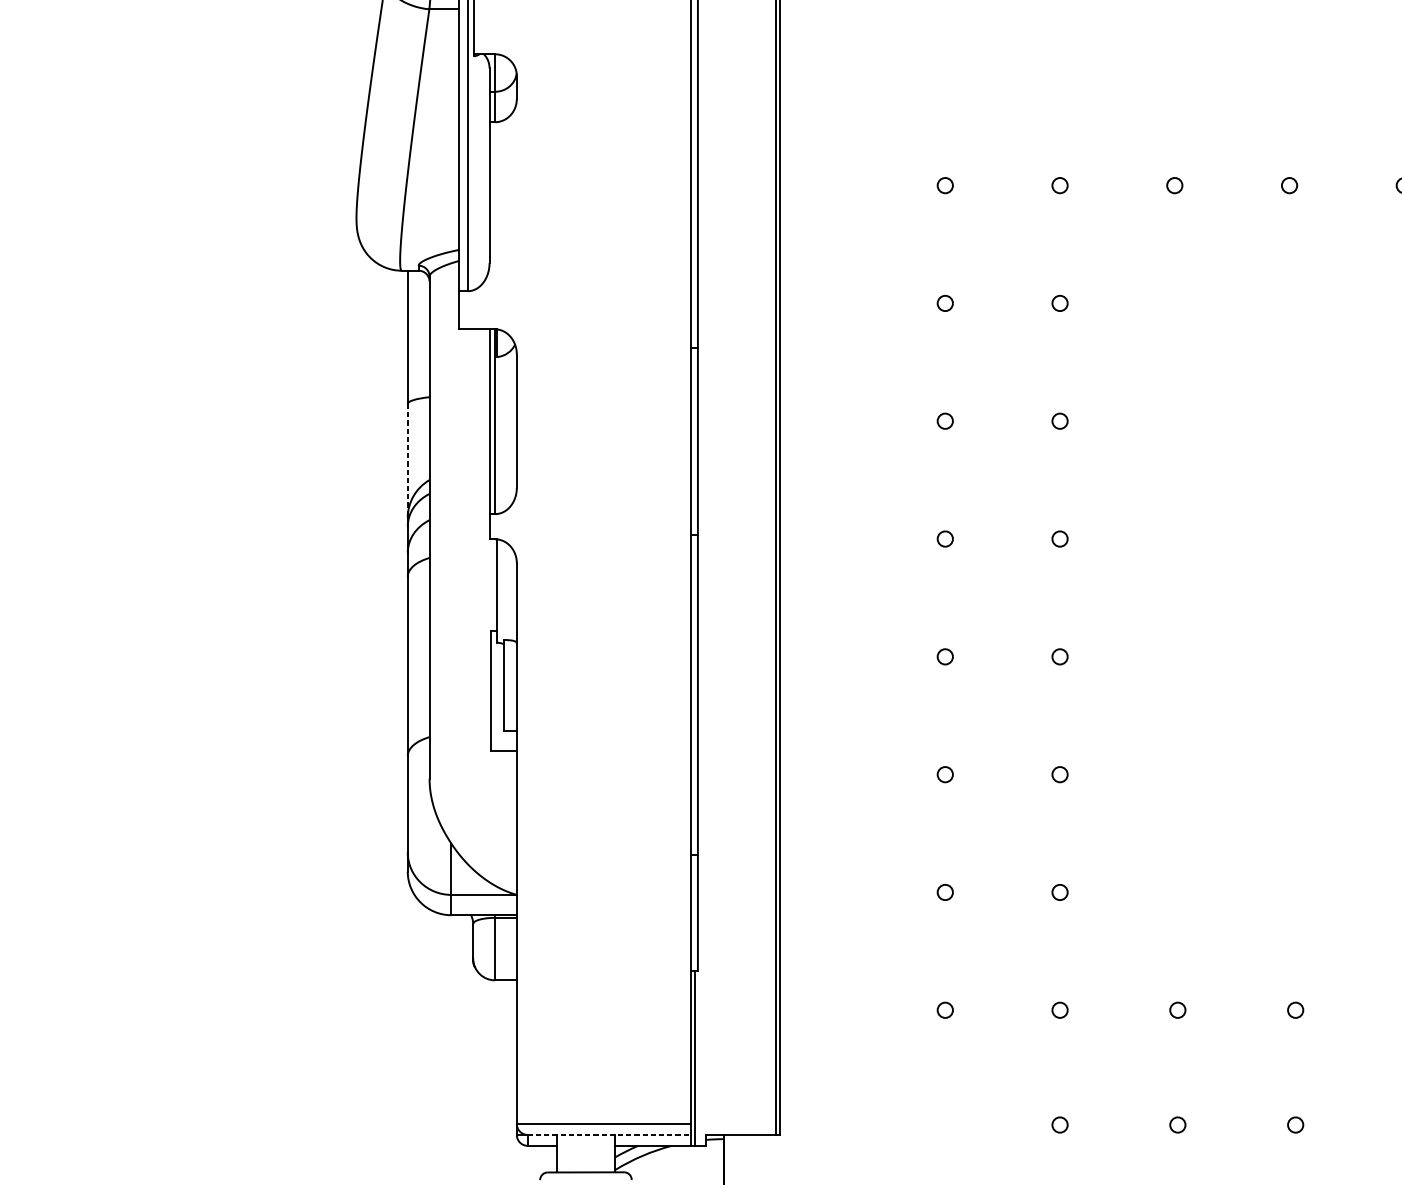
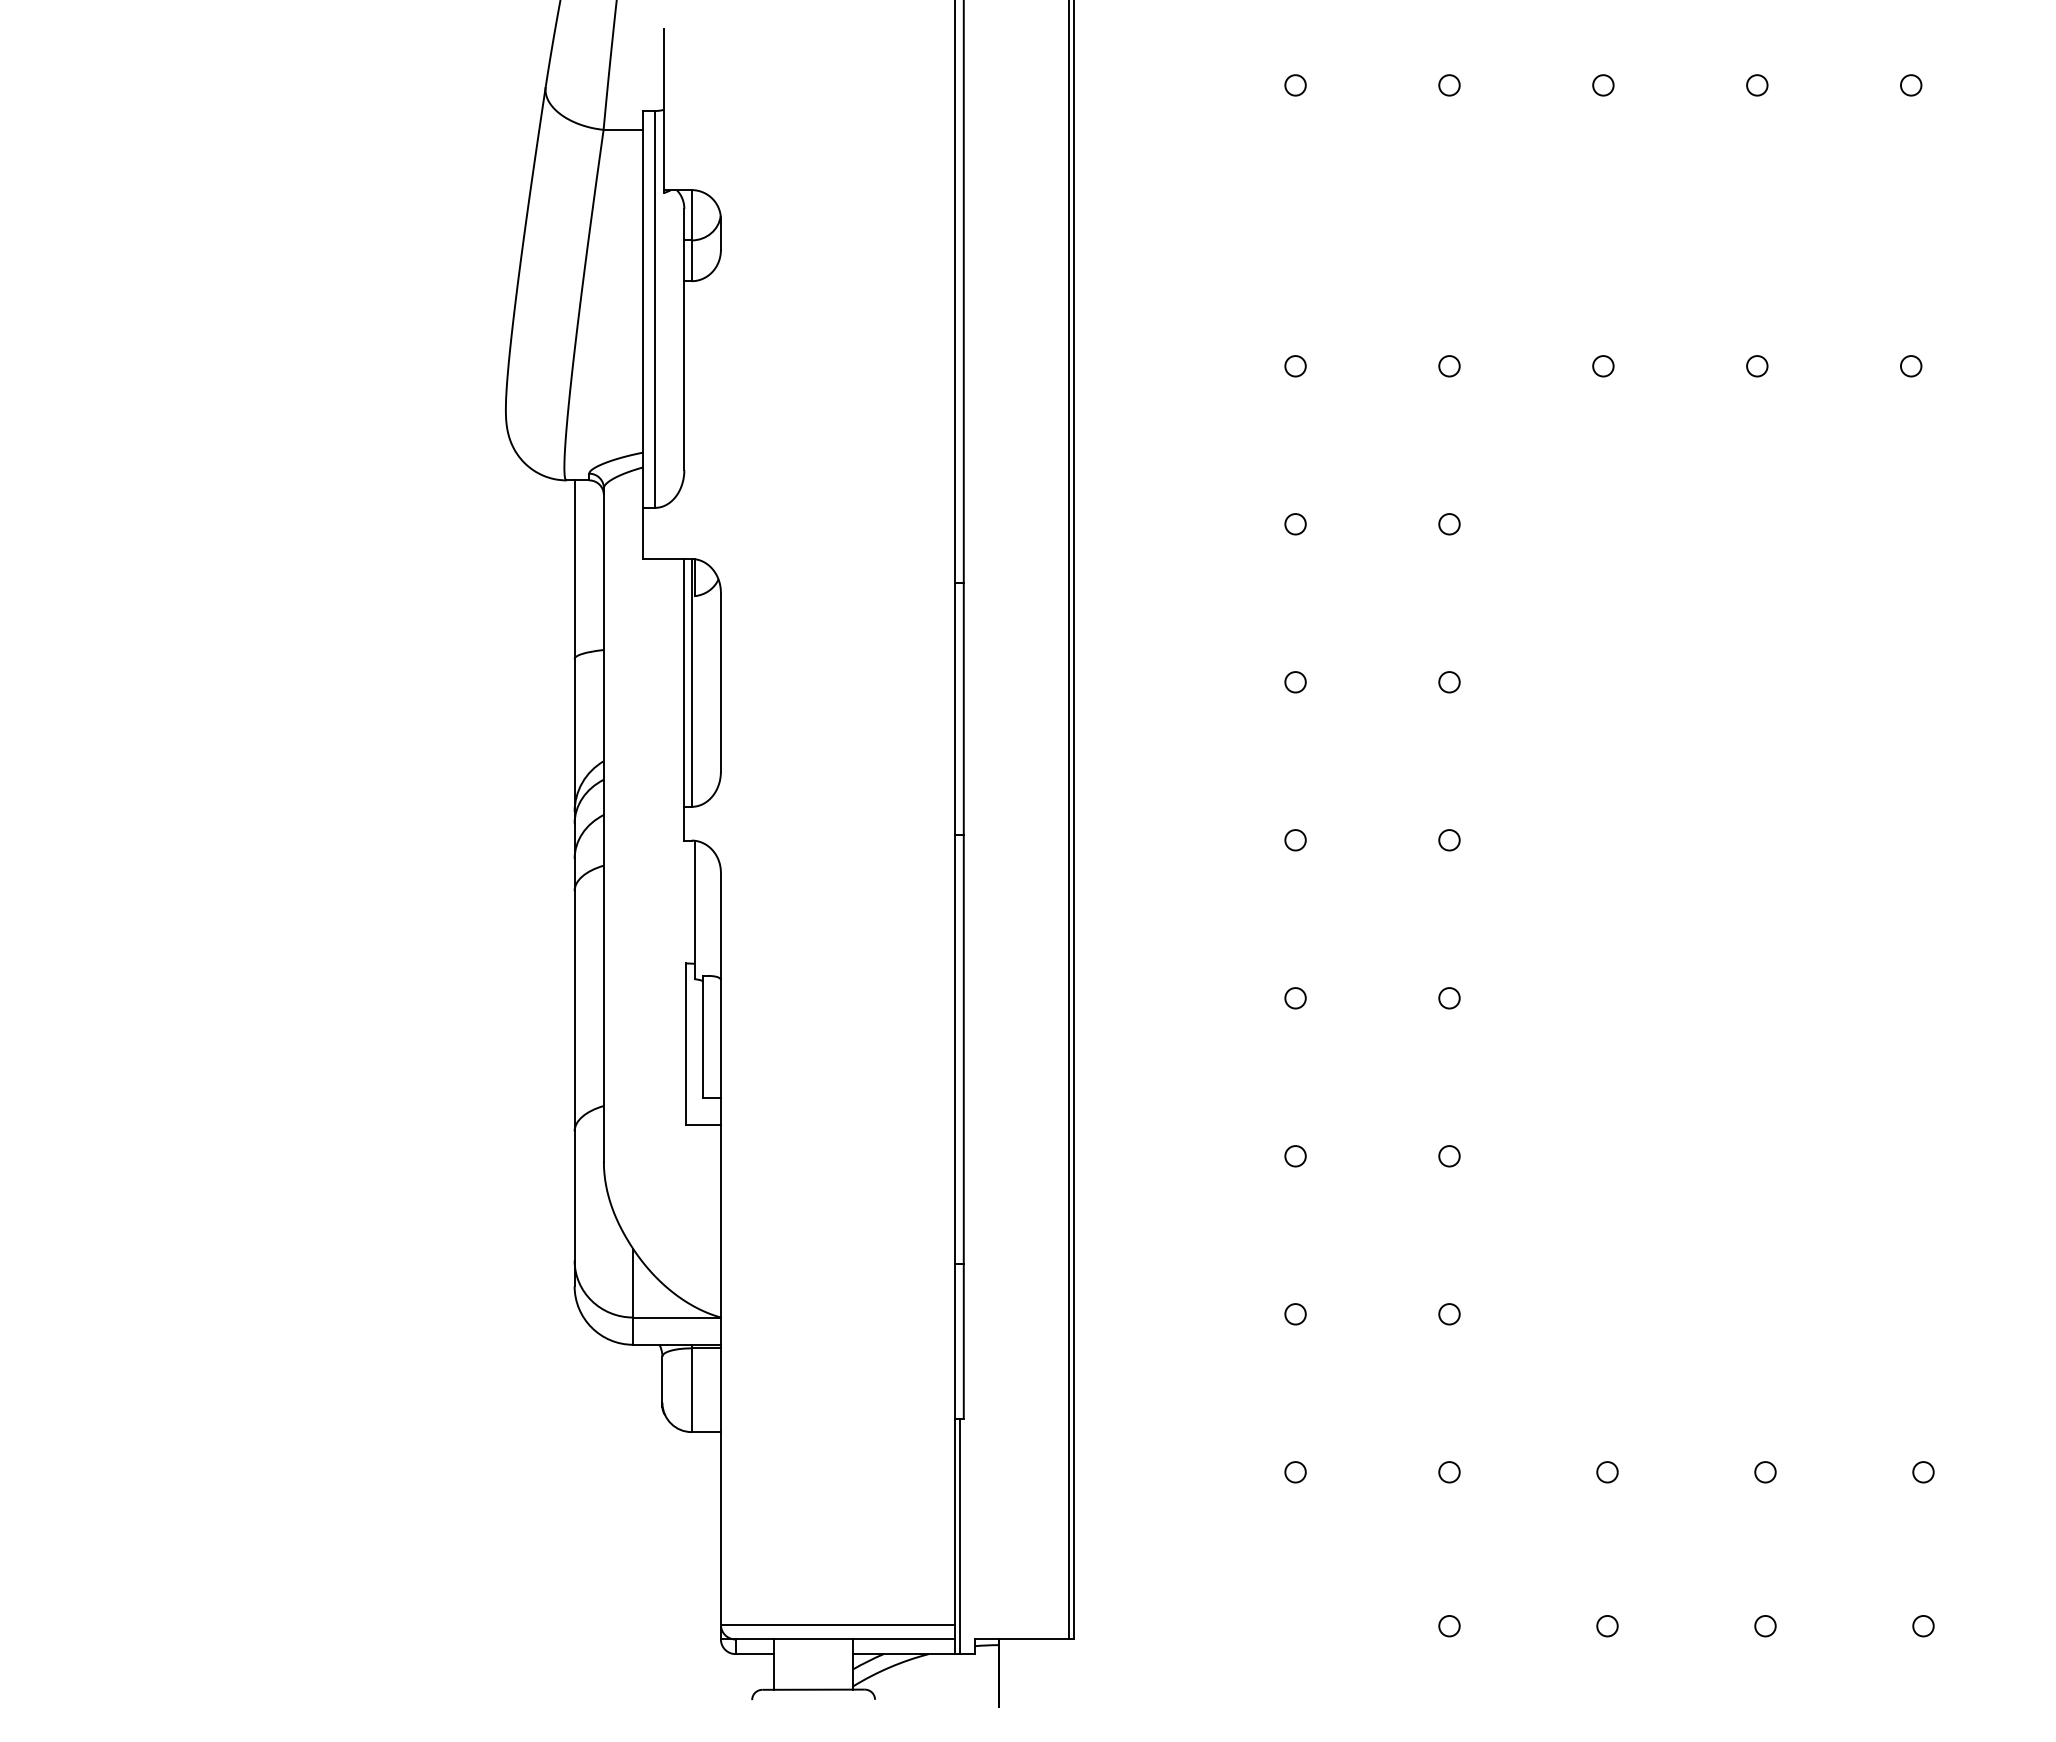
line: (407, 460) -> (574, 735), dashed -> solid
line: (609, 1134) -> (845, 1639), dashed -> solid

